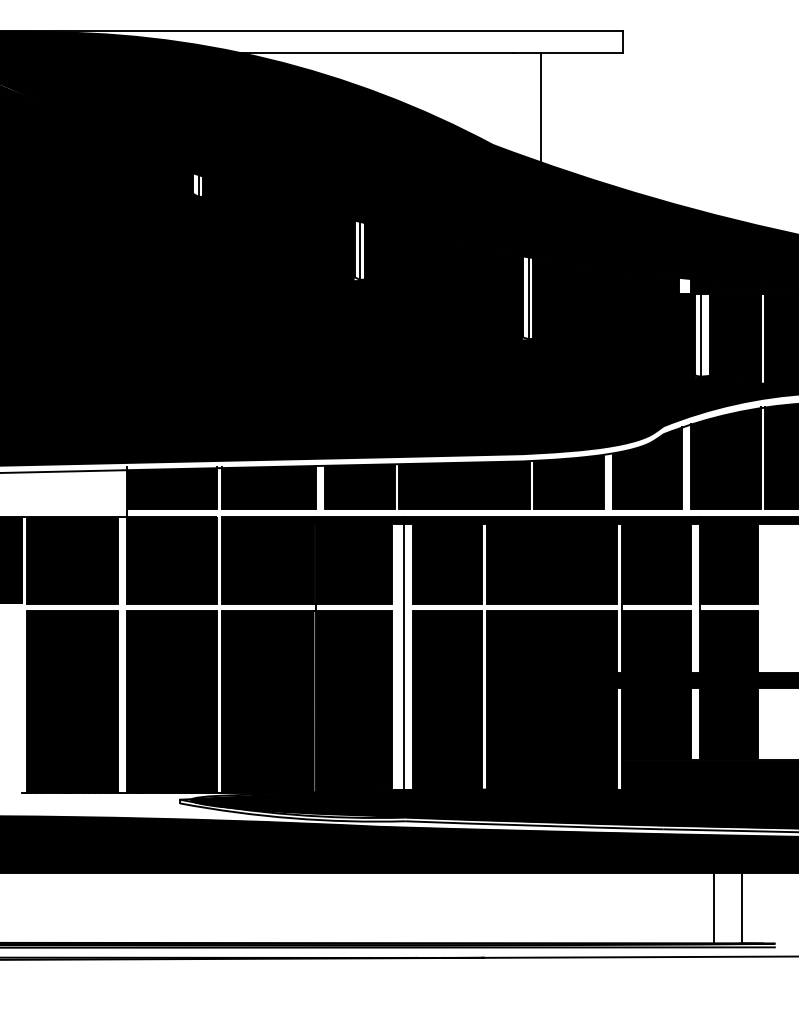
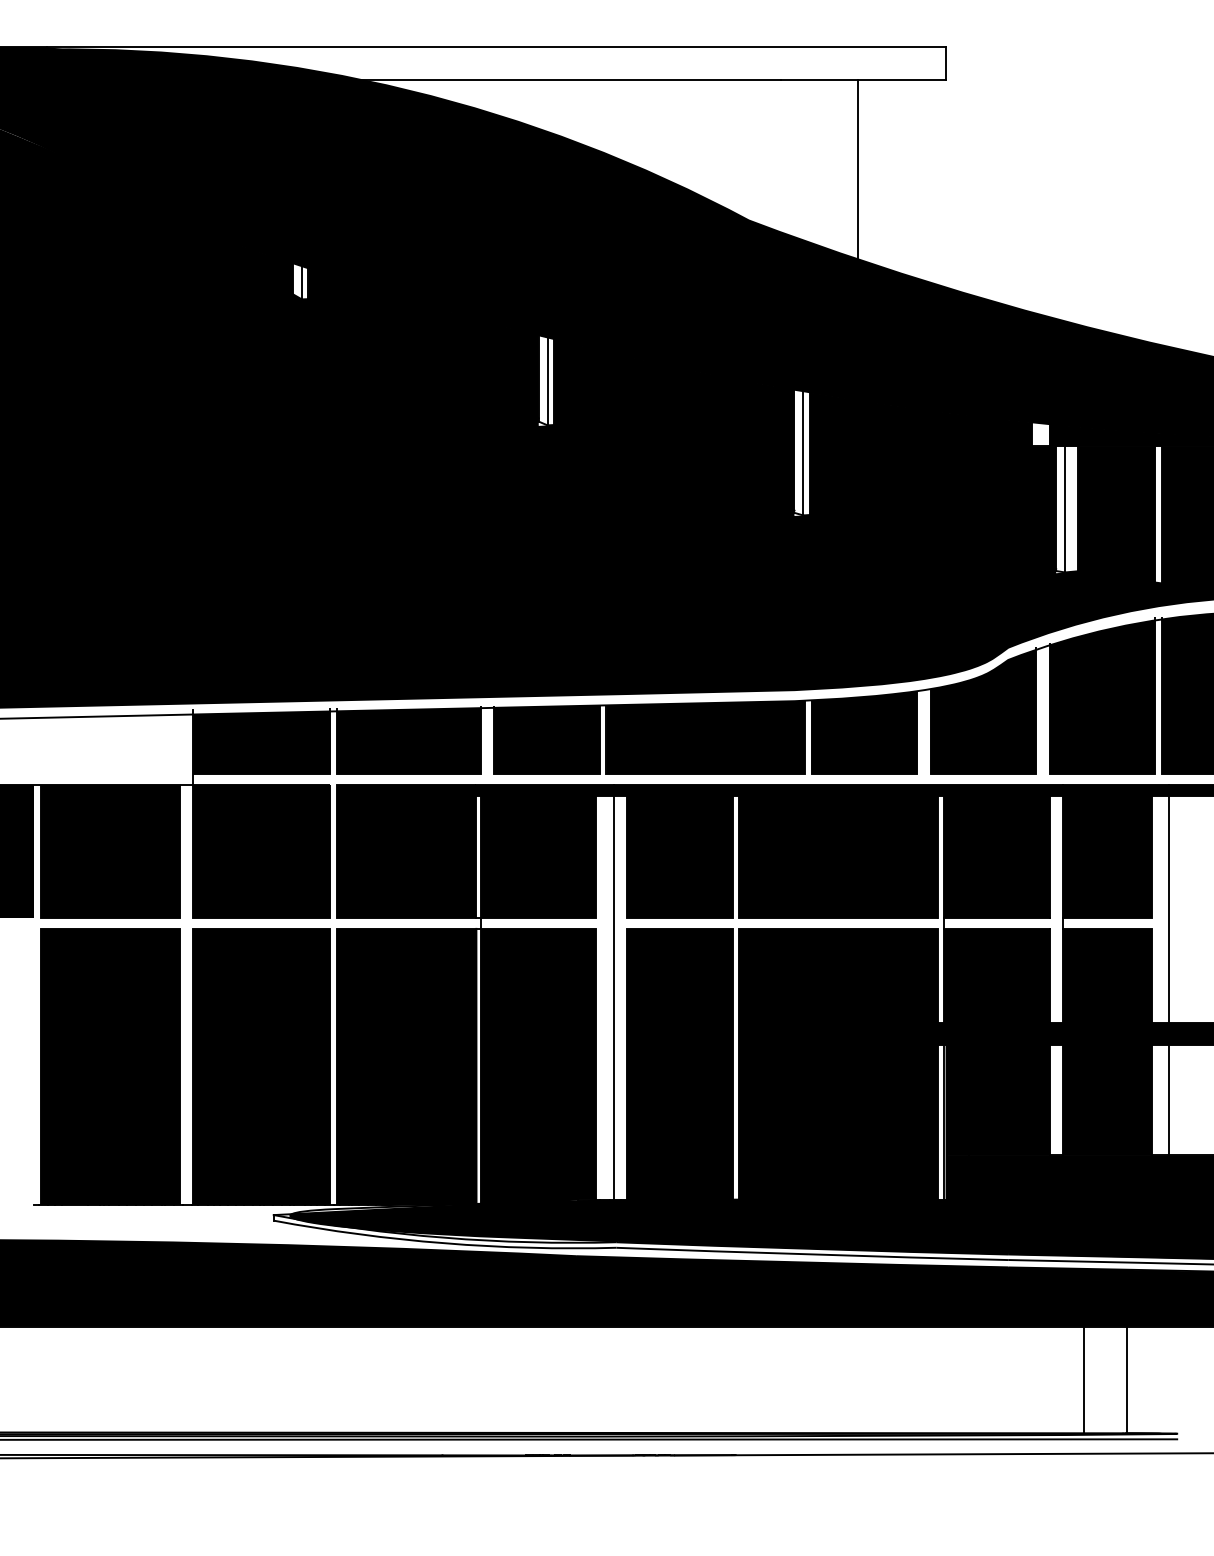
line: (540, 110) -> (857, 168), moved
line: (769, 598) -> (1169, 909), added
line: (769, 723) -> (1169, 1099), added

